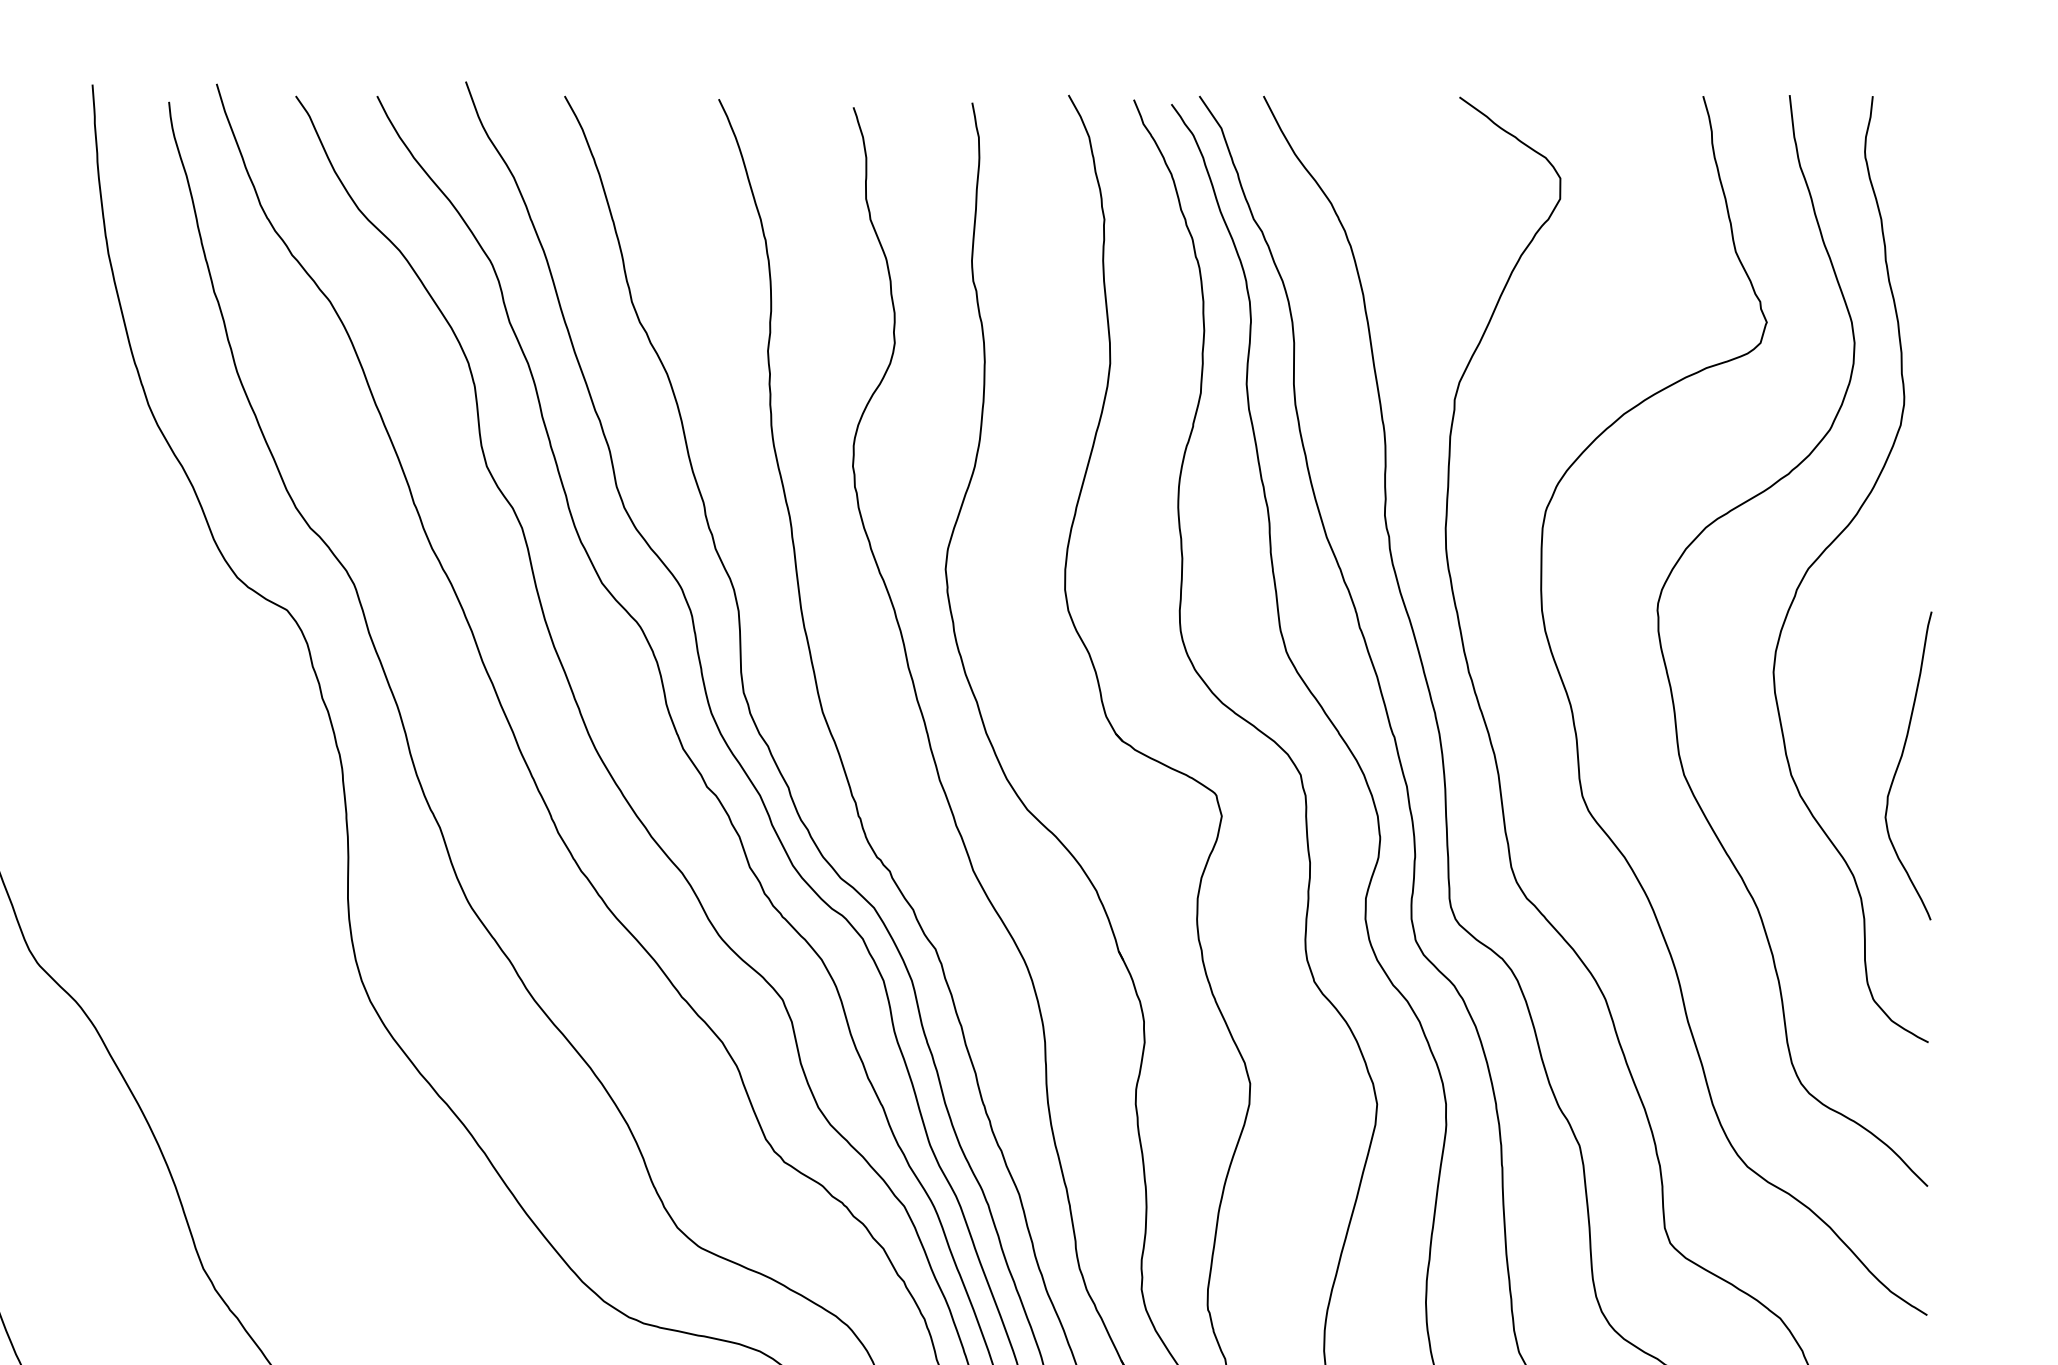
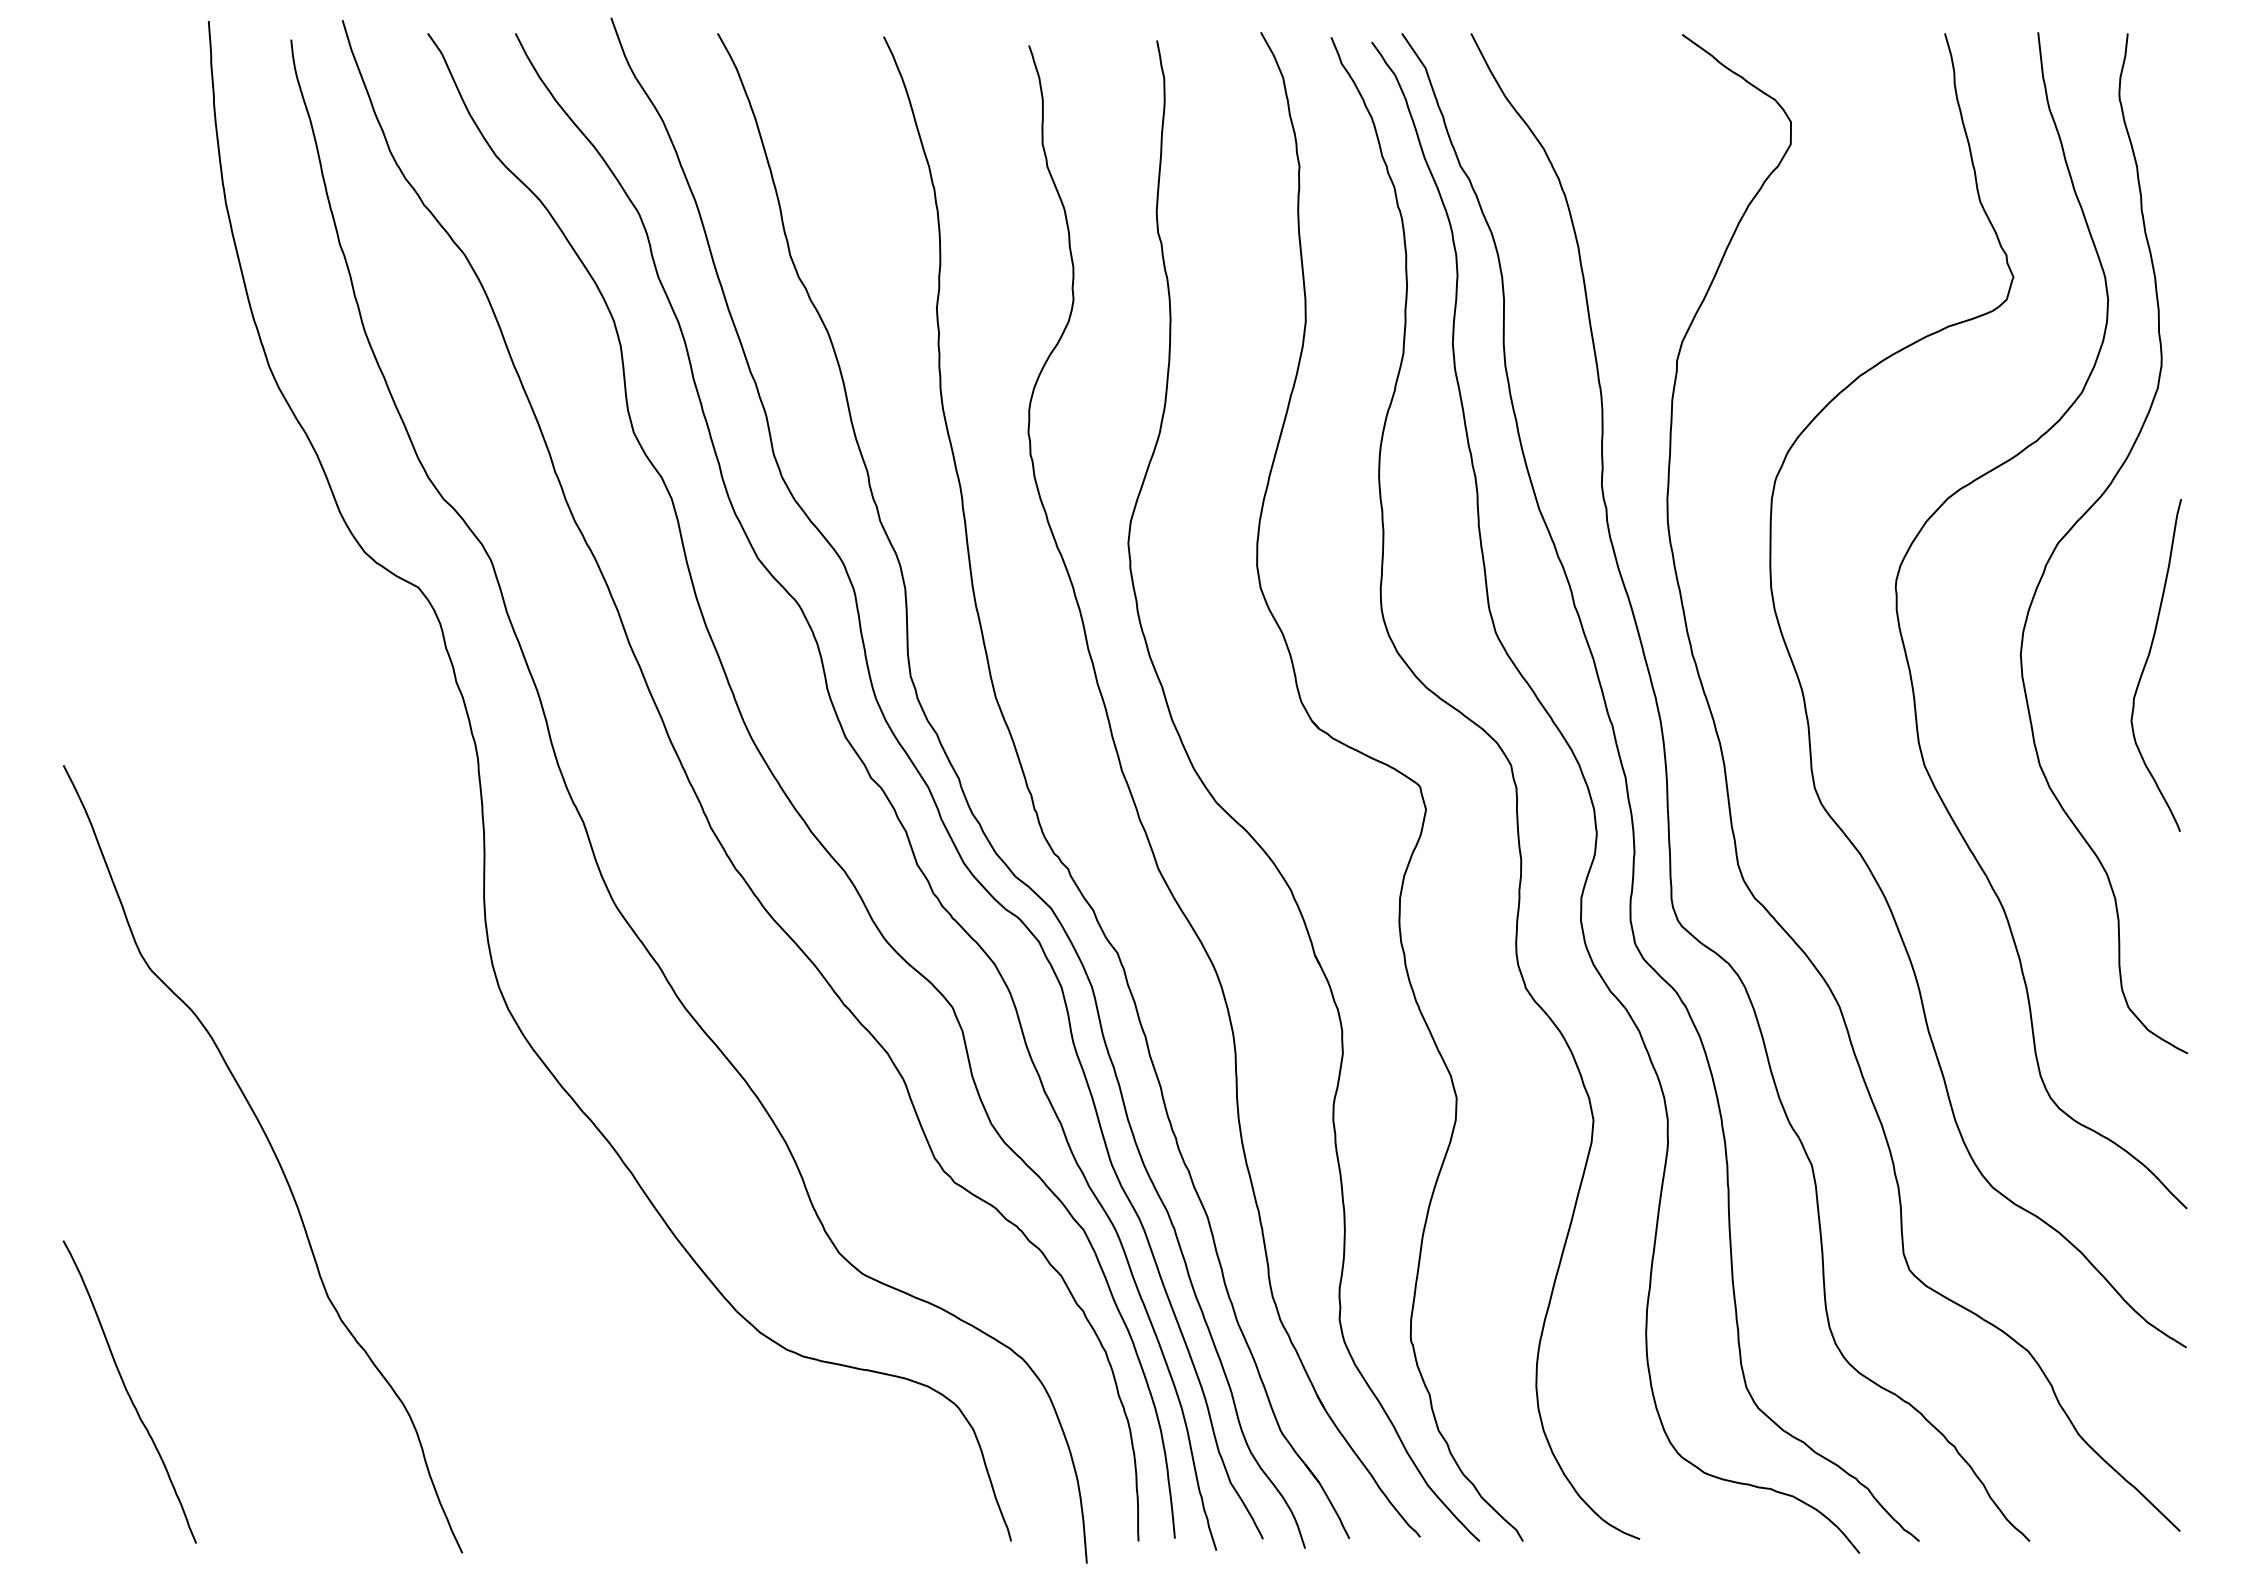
curve: (1900, 763) -> (2147, 662), moved

